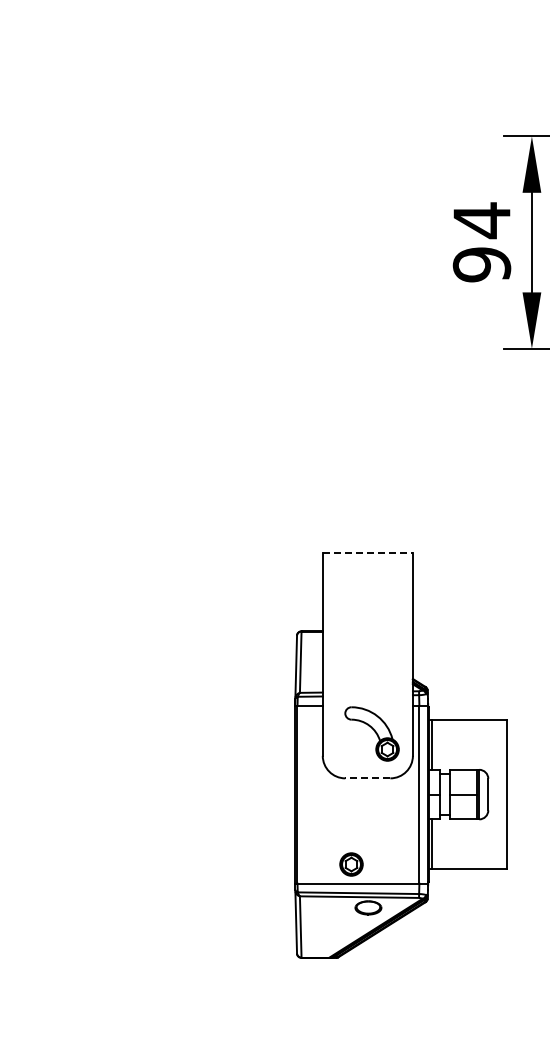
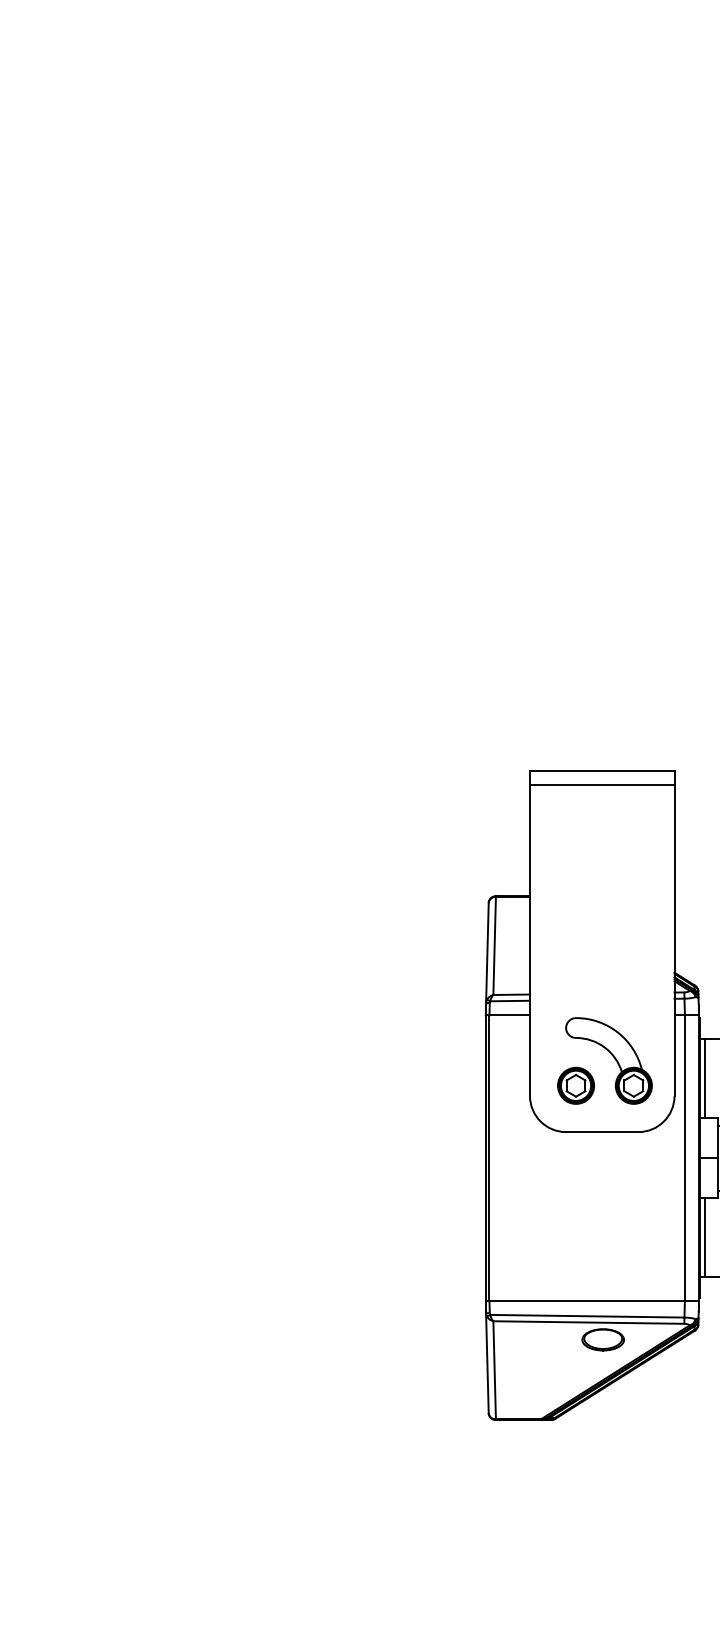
line: (368, 553) -> (603, 771), dashed -> solid
line: (367, 562) -> (601, 785), added
line: (367, 778) -> (601, 1132), dashed -> solid
part: (351, 864) -> (576, 1085), moved

